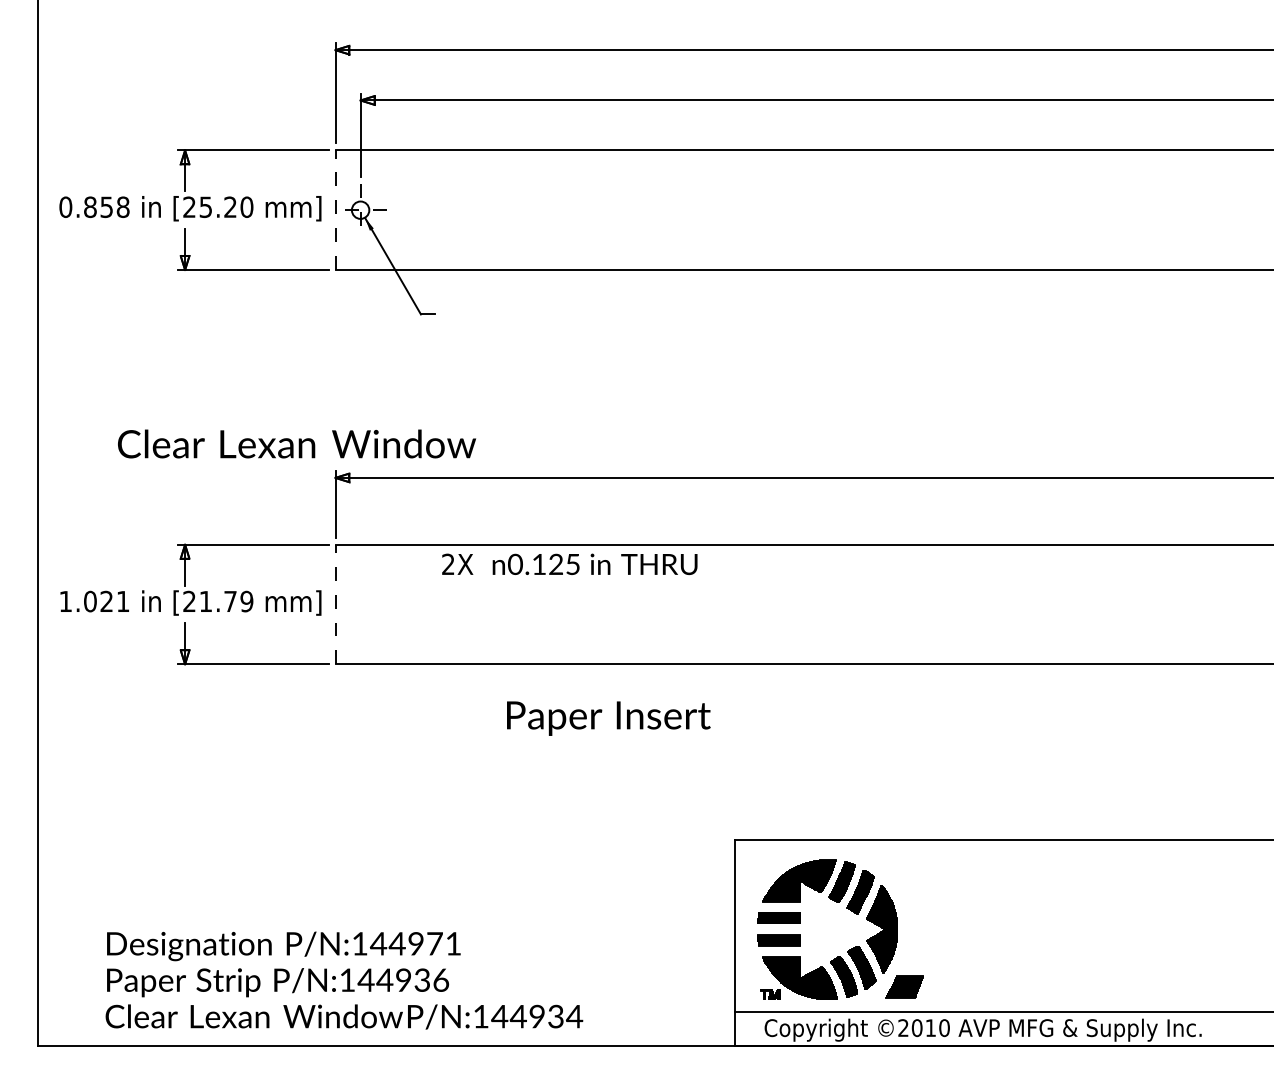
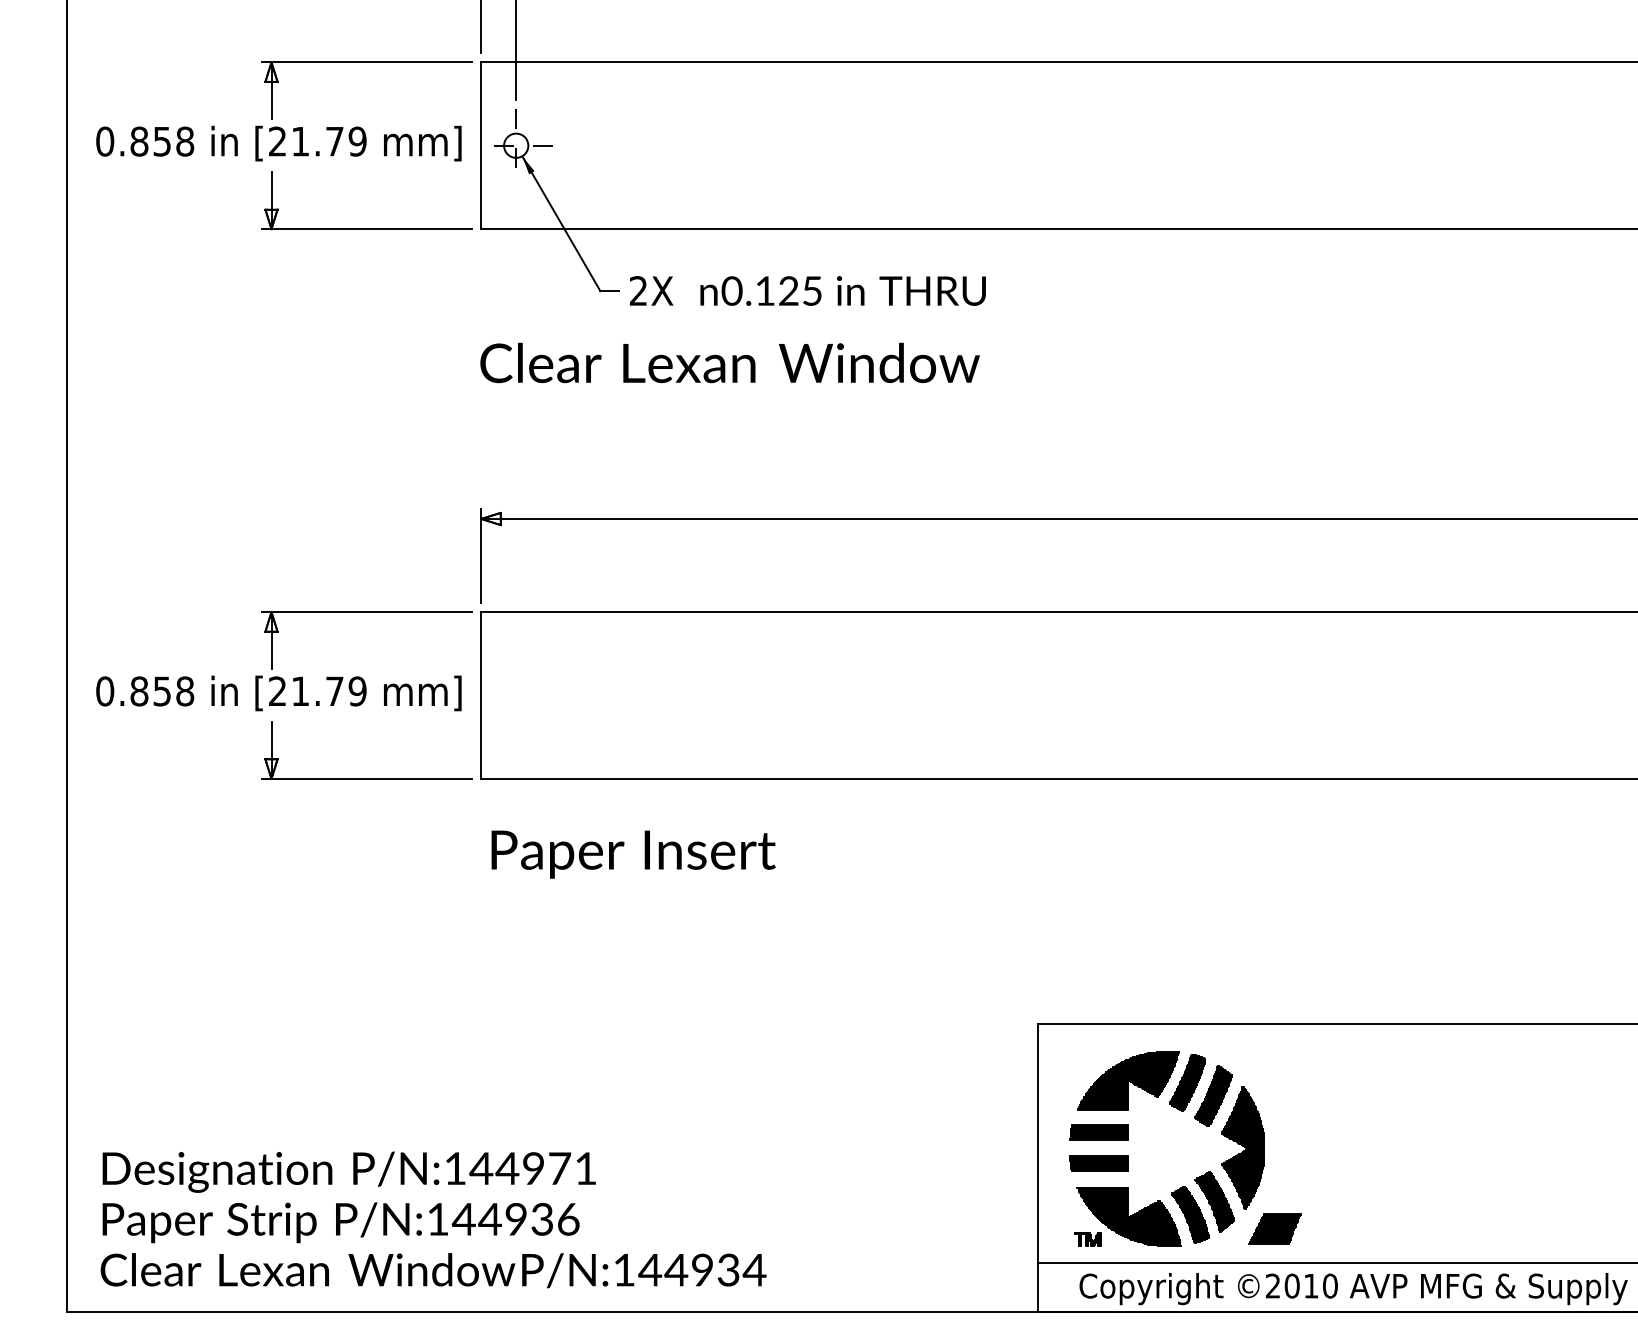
text: (226, 207) -> (329, 141), [25.20 -> [21.79
line: (335, 210) -> (481, 146), dashed -> solid
text: (297, 443) -> (730, 362), moved
text: (569, 563) -> (807, 289), moved
text: (94, 601) -> (145, 691), 1.021 -> 0.858
line: (335, 604) -> (481, 695), dashed -> solid
text: (608, 718) -> (633, 854), moved
text: (344, 980) -> (433, 1219), moved

